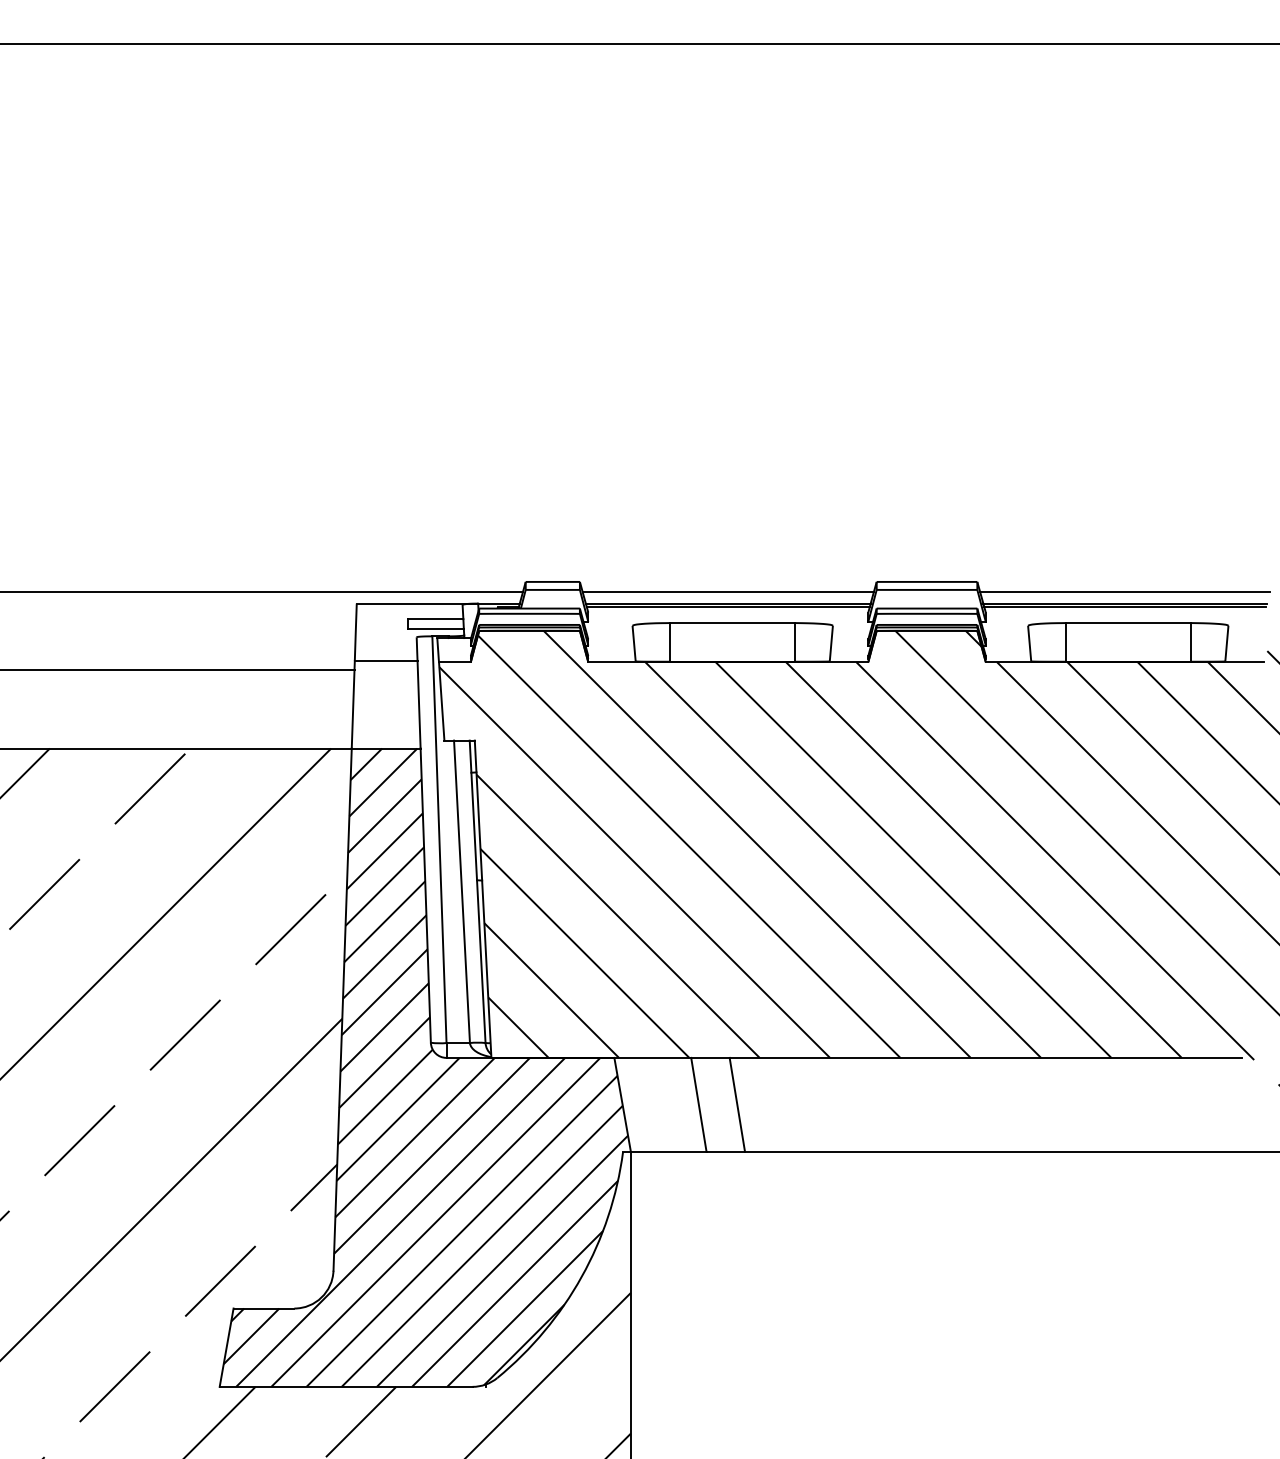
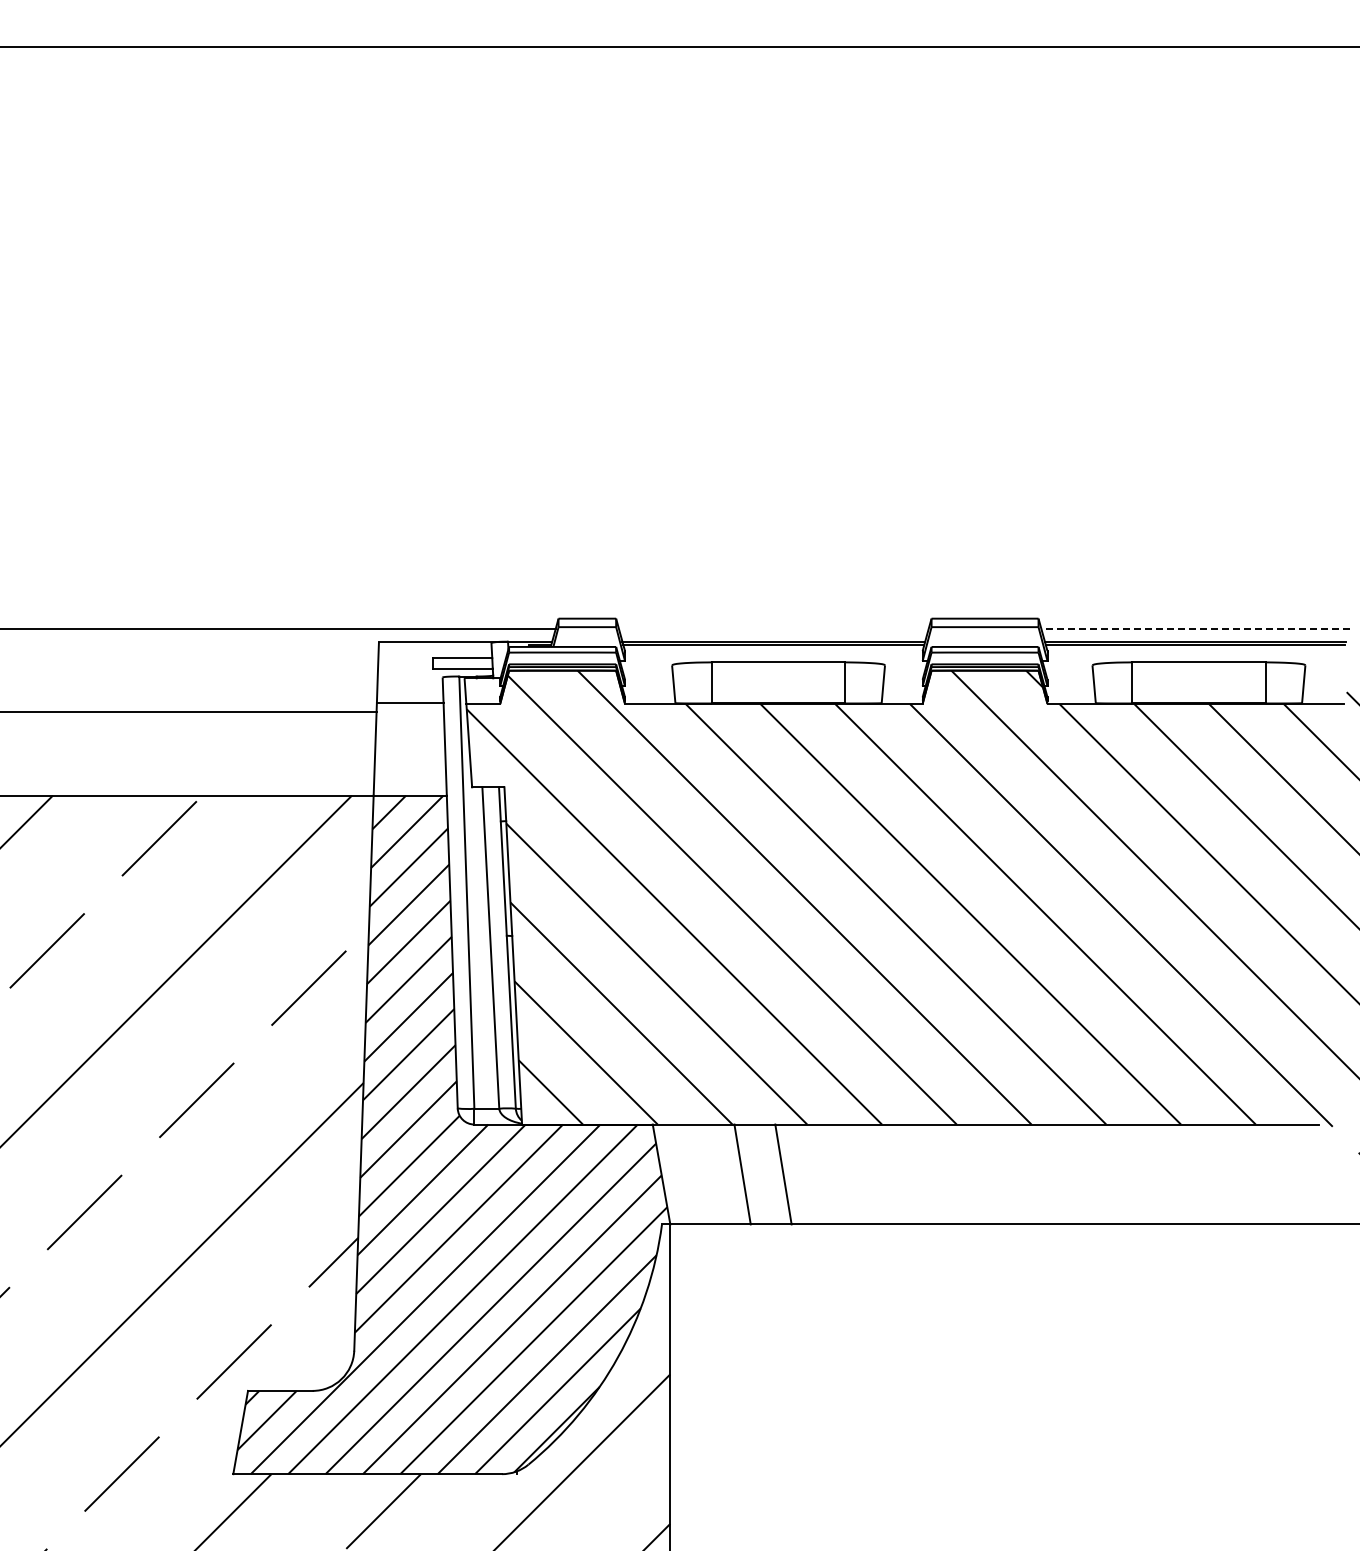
line: (727, 592) -> (773, 629), removed
line: (1125, 592) -> (1195, 629), solid -> dashed

